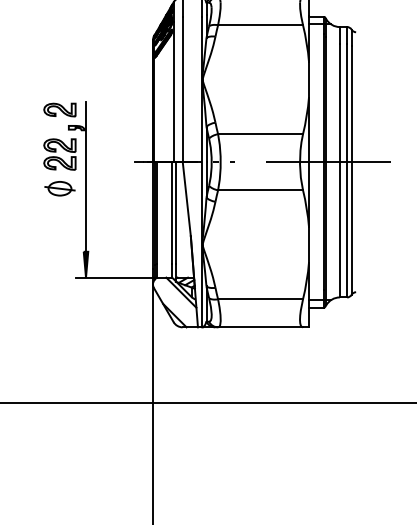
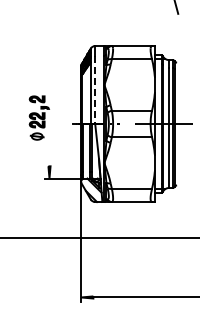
line: (183, 91) -> (95, 90), solid -> dashed
line: (86, 175) -> (49, 130), removed

